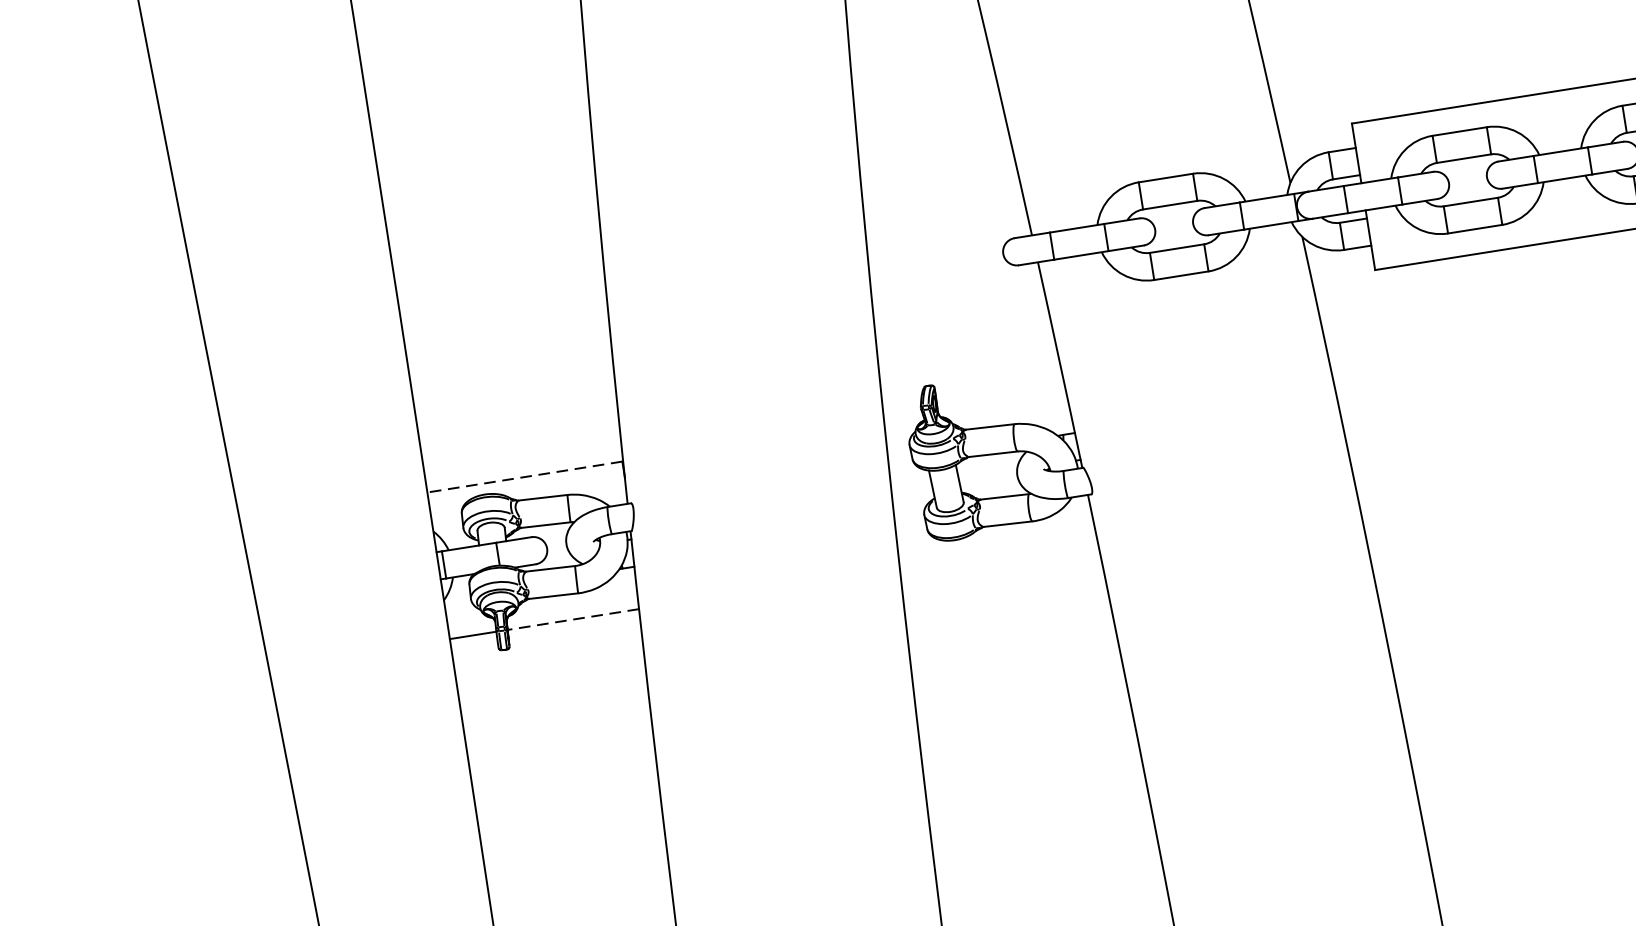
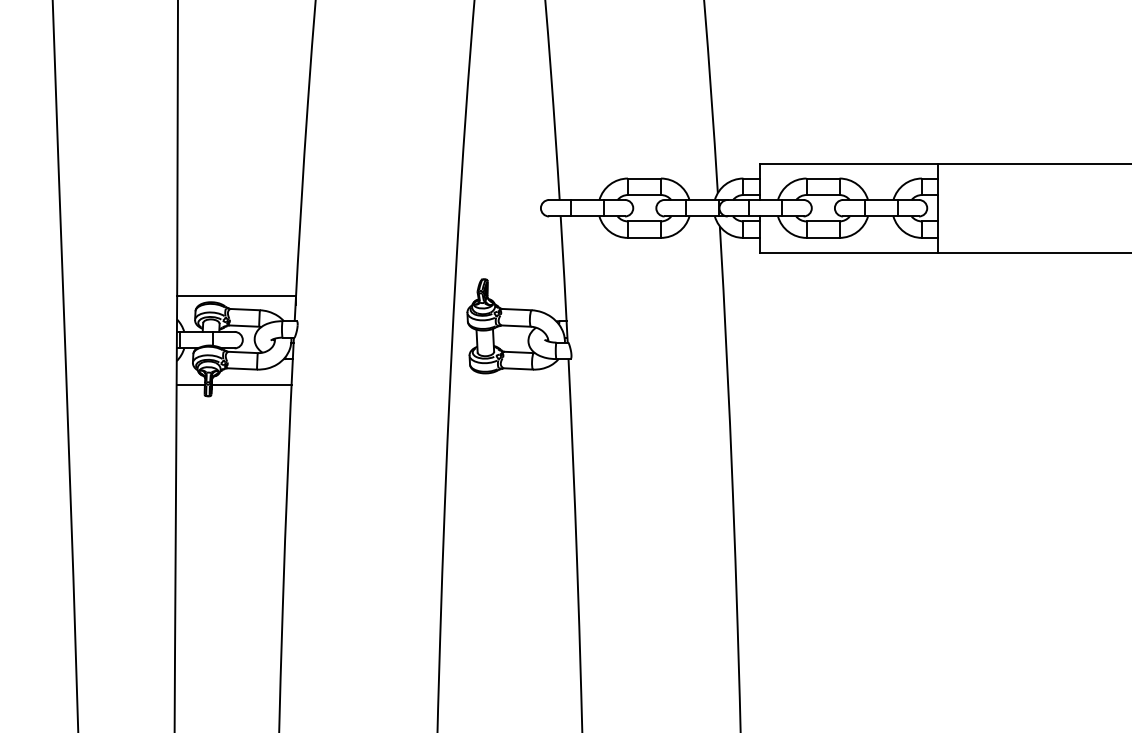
line: (523, 477) -> (235, 295), dashed -> solid
line: (572, 619) -> (251, 384), dashed -> solid

